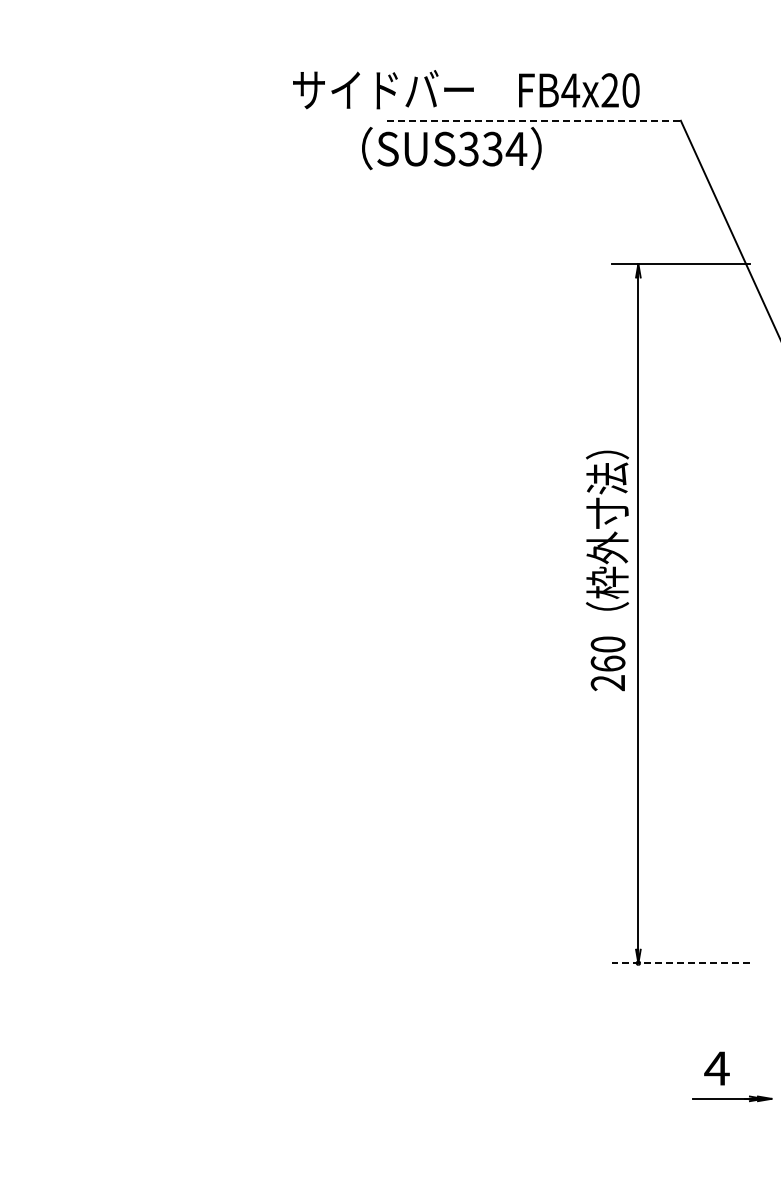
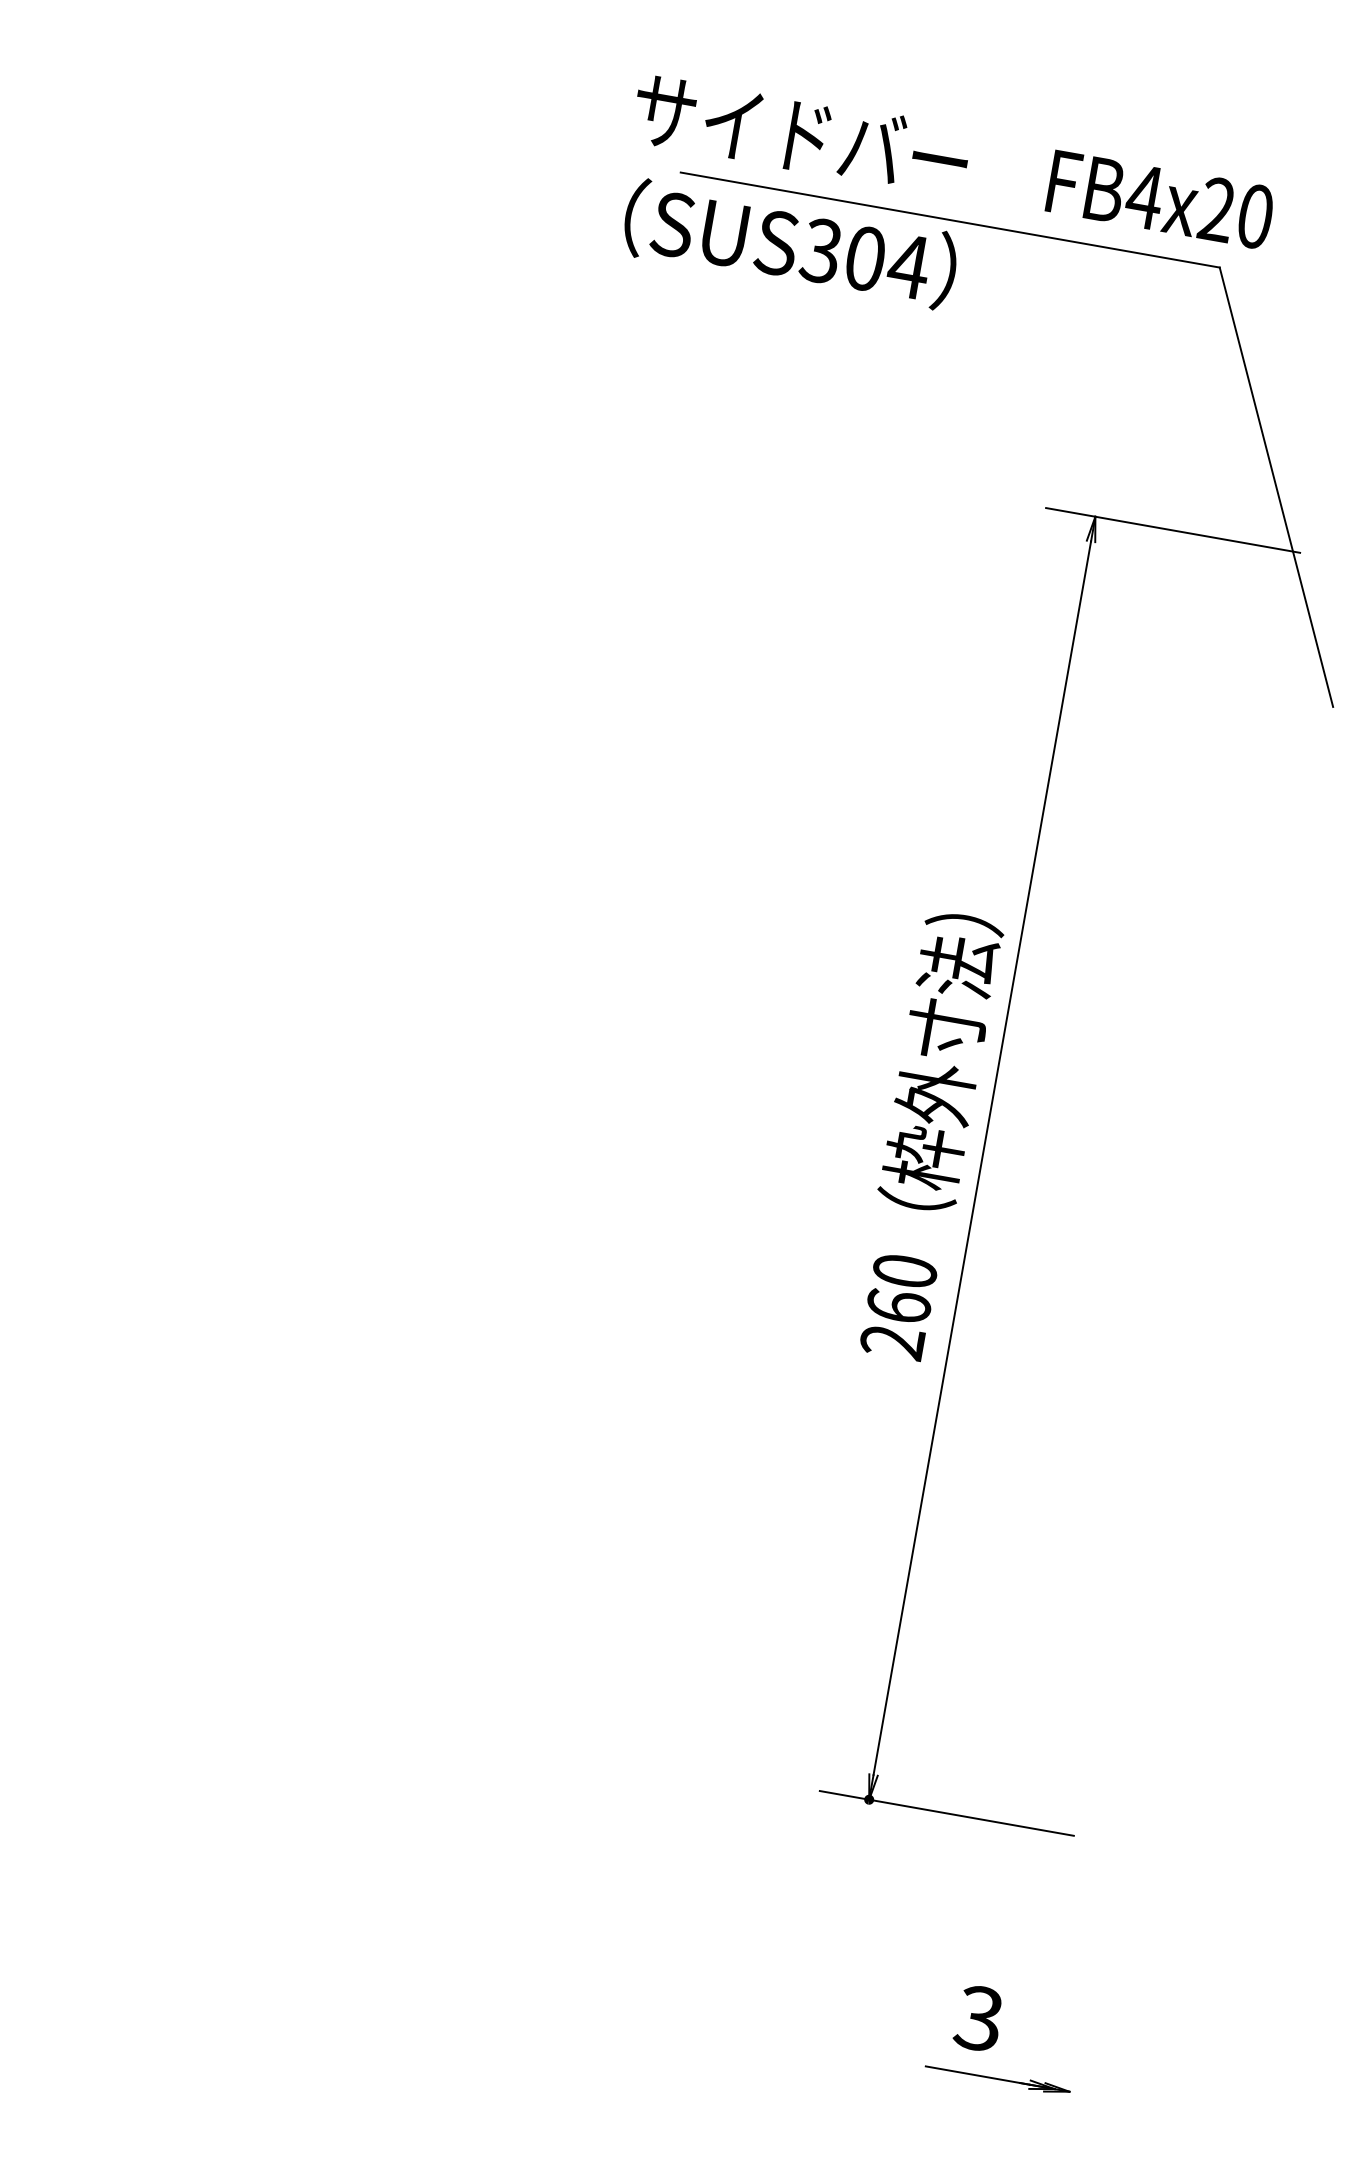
text: (466, 89) -> (953, 161), moved
line: (534, 120) -> (951, 219), dashed -> solid
text: (492, 148) -> (865, 257), SUS334 -> SUS304
text: (607, 570) -> (927, 1135), moved
line: (680, 963) -> (946, 1813), dashed -> solid
text: (716, 1068) -> (978, 2018), 4 -> 3

